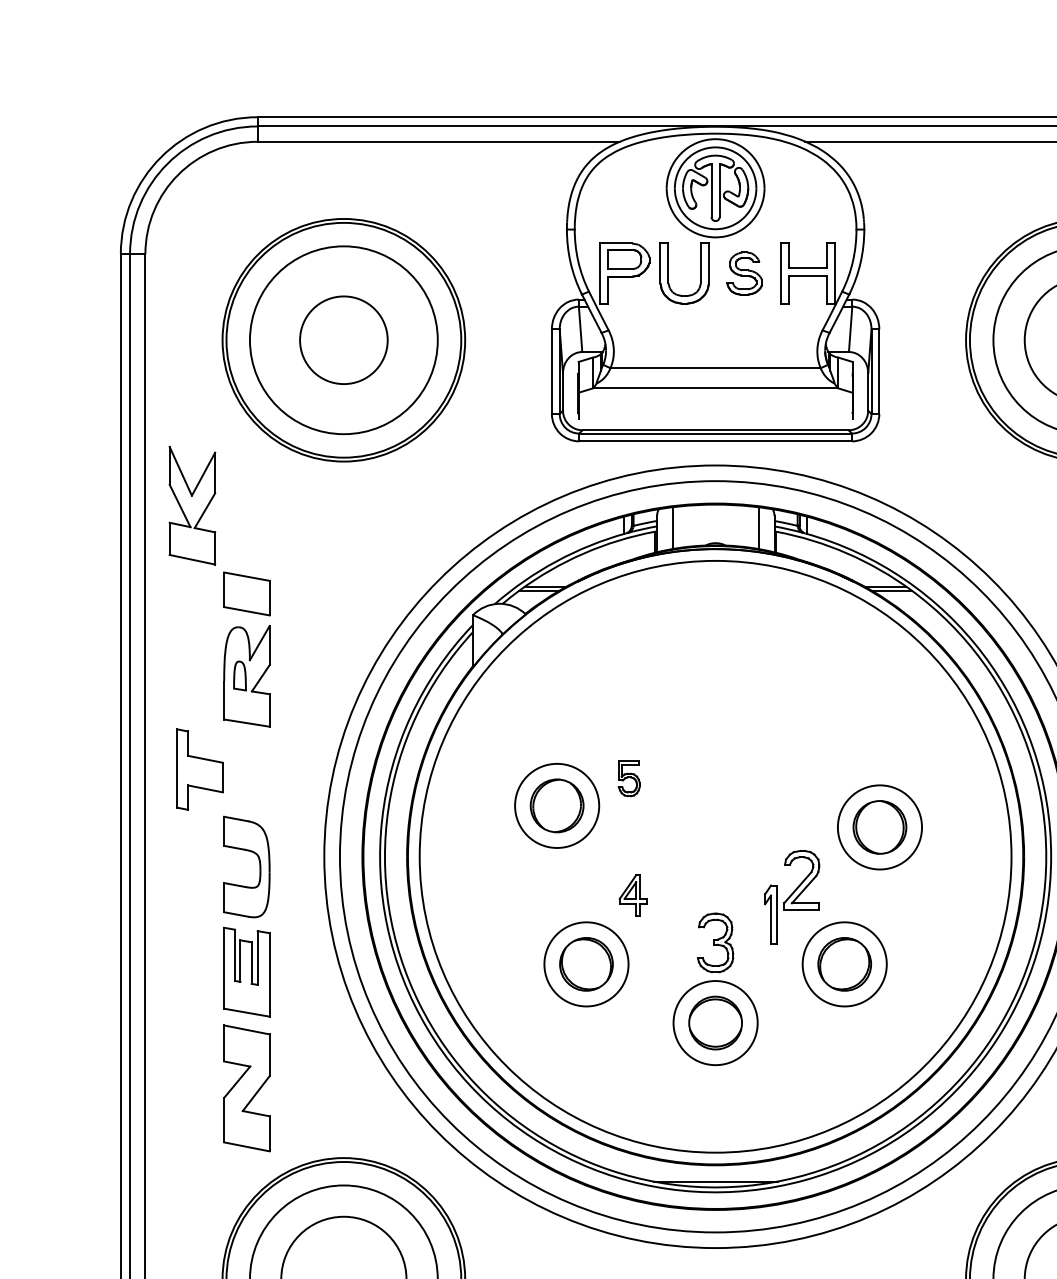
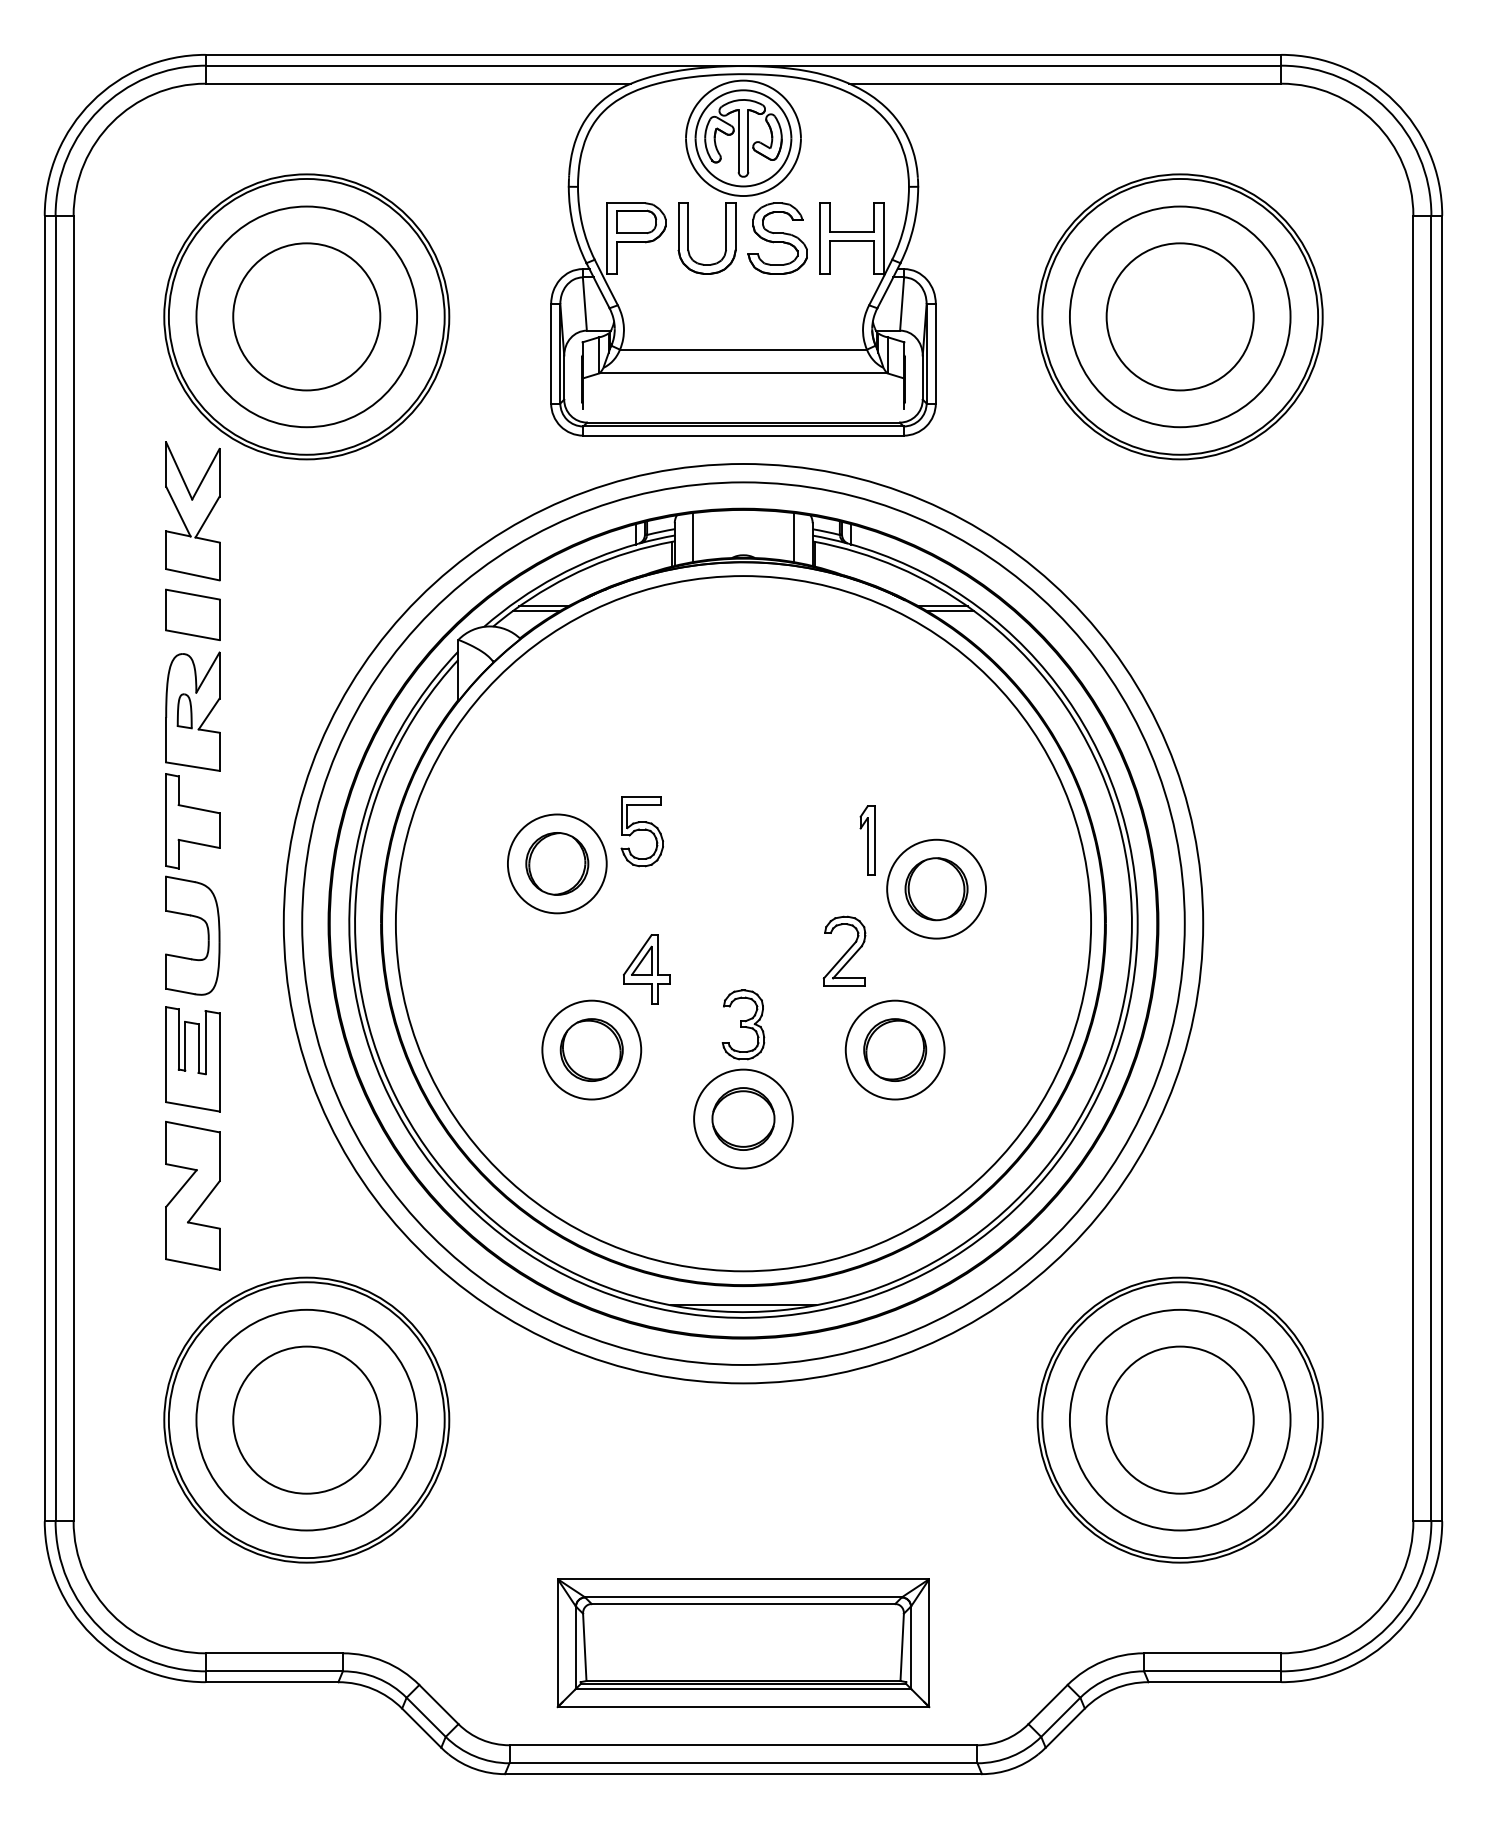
part: (744, 273) -> (777, 238), size x1.43
circle: (343, 339) -> (306, 316), size x1.43
part: (192, 505) -> (192, 511), moved
part: (199, 769) -> (192, 821), moved
part: (628, 778) -> (641, 831), size x1.67
part: (633, 895) -> (646, 969), size x1.43
part: (770, 914) -> (867, 840), moved

